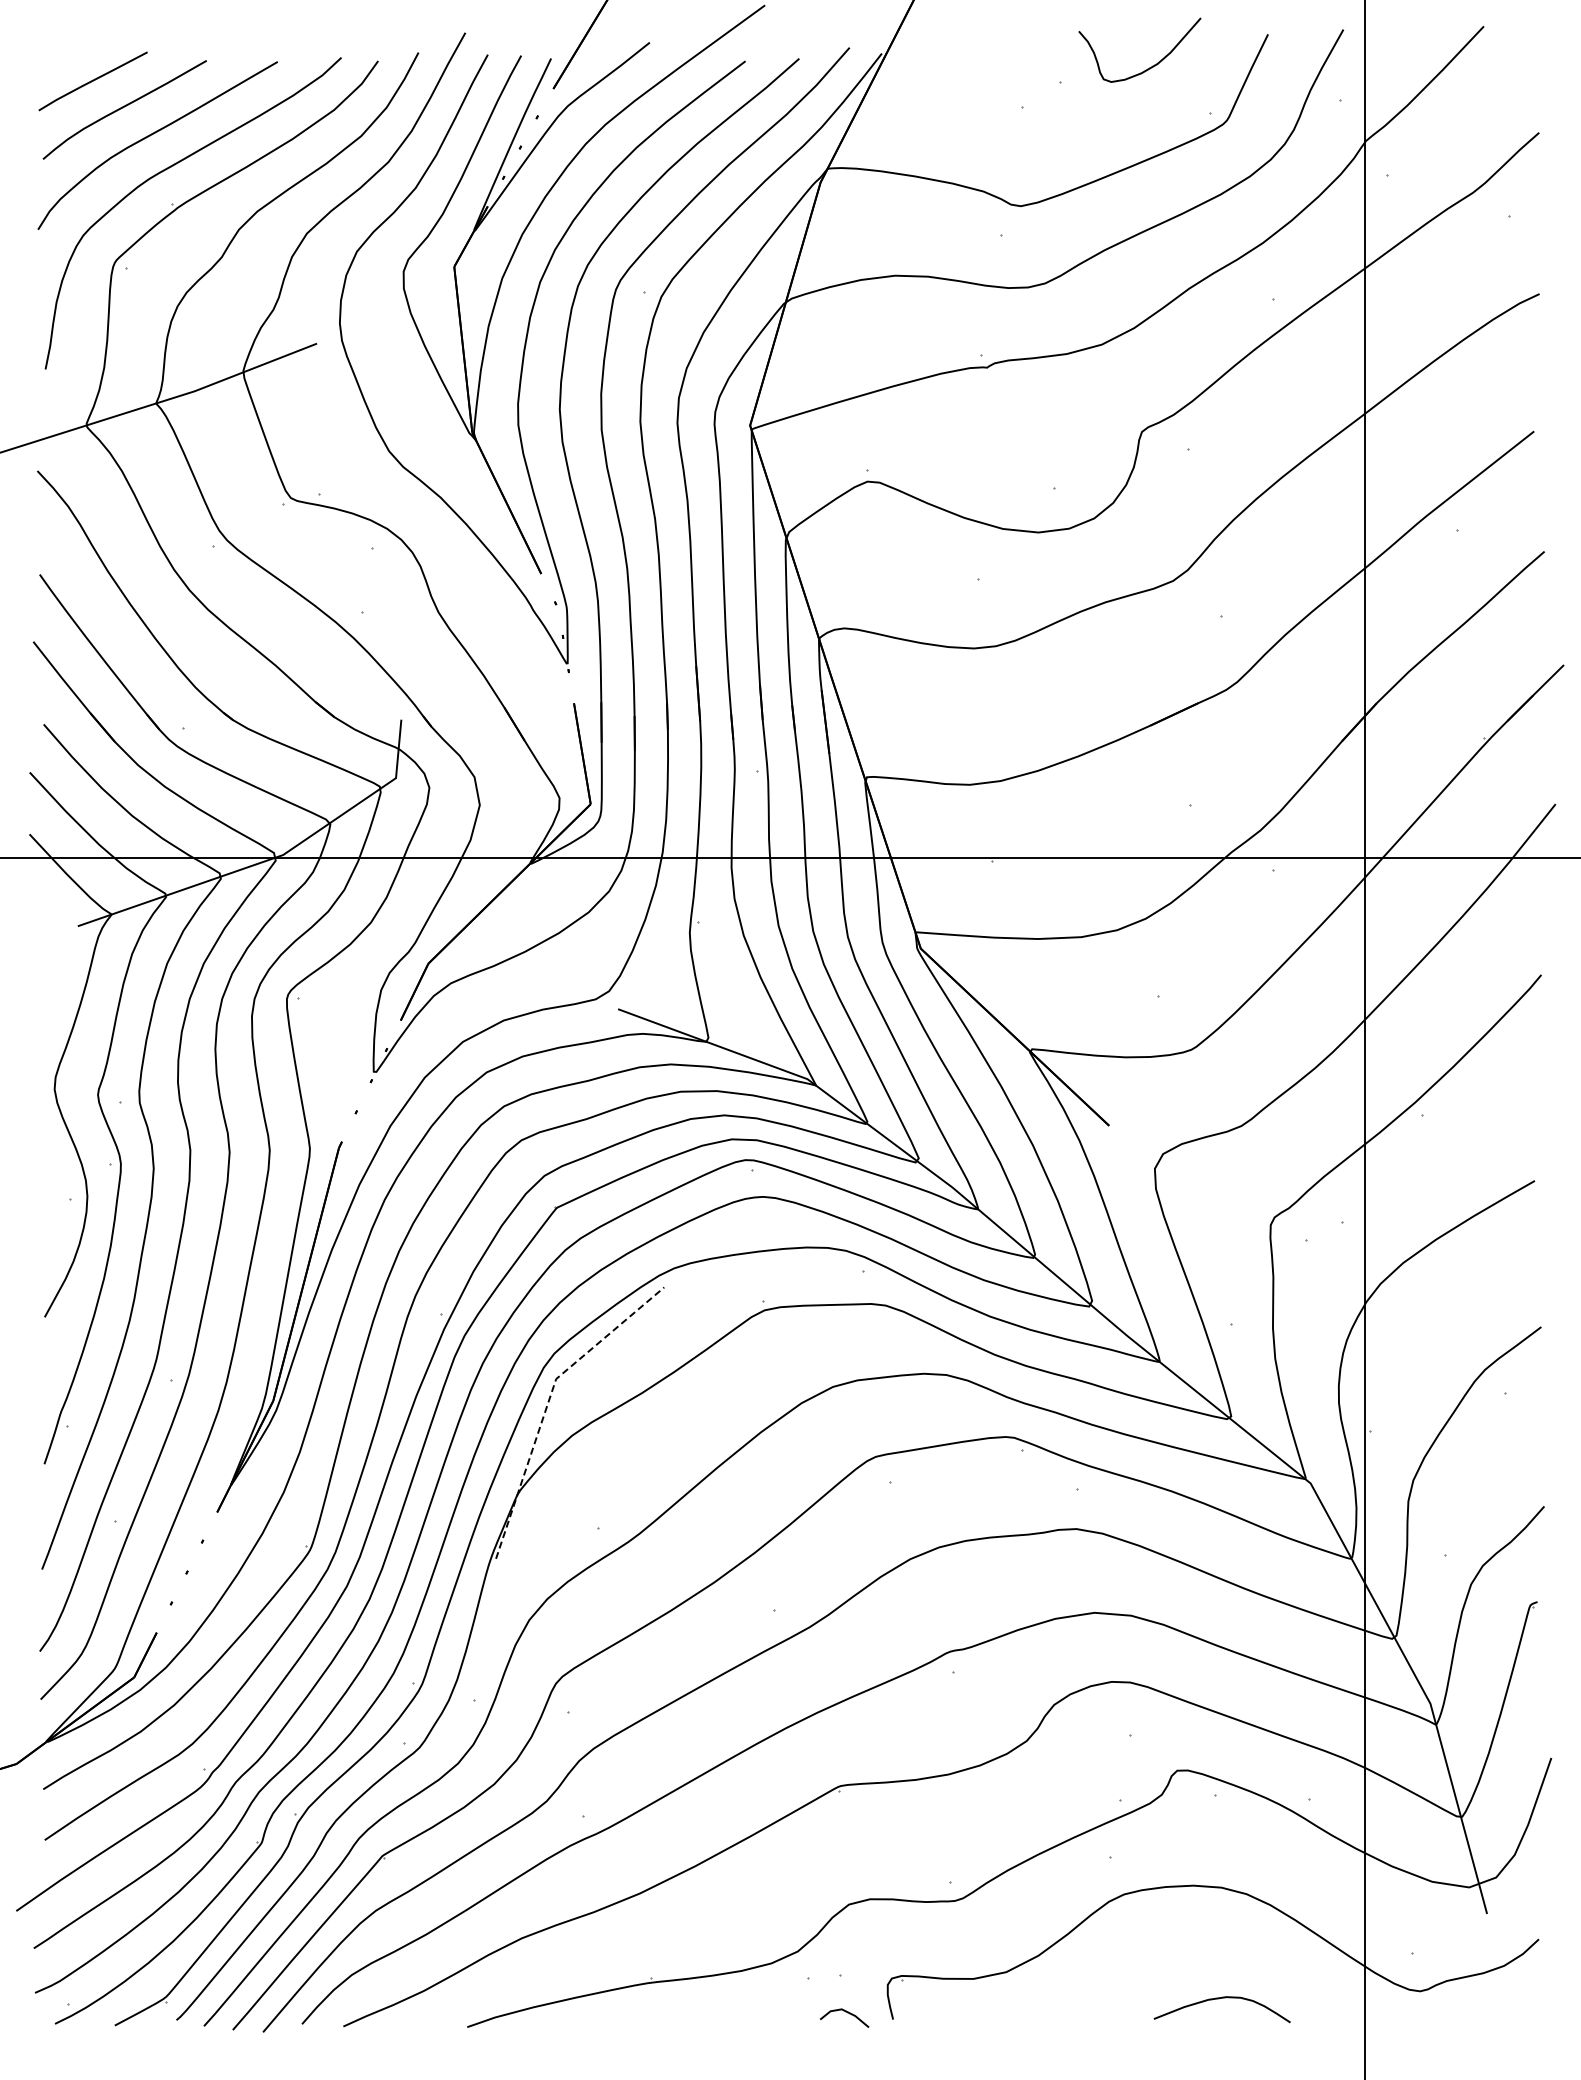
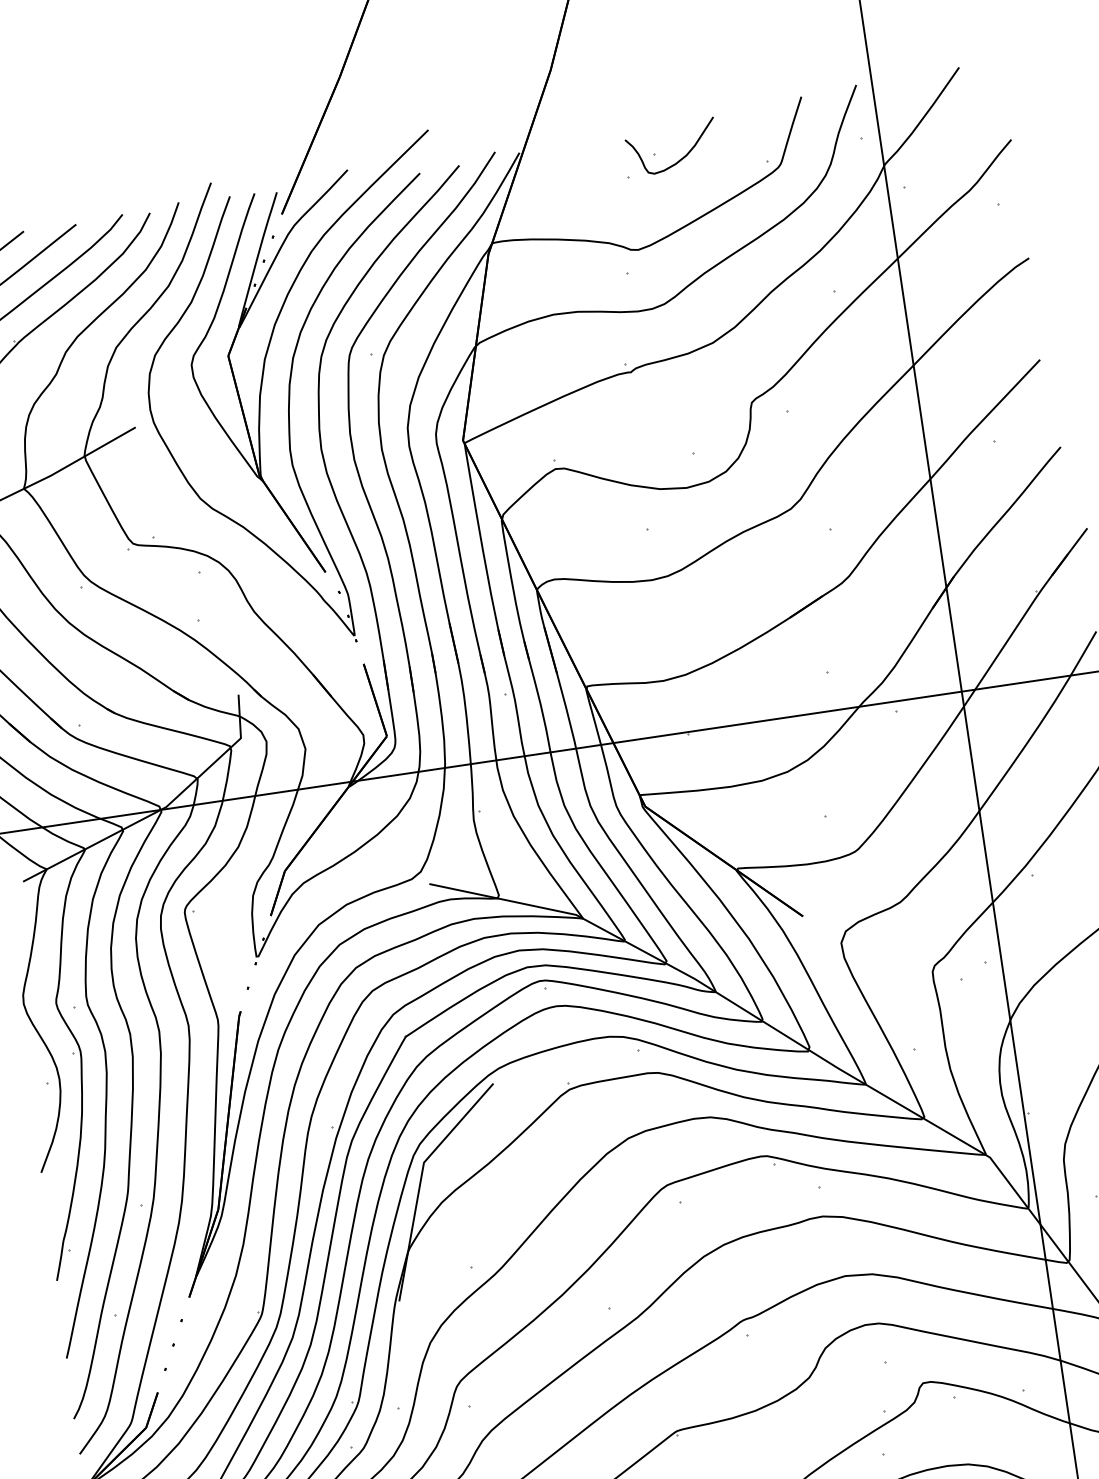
curve: (1149, 67) -> (680, 158), moved
line: (548, 1400) -> (420, 1179), dashed -> solid

